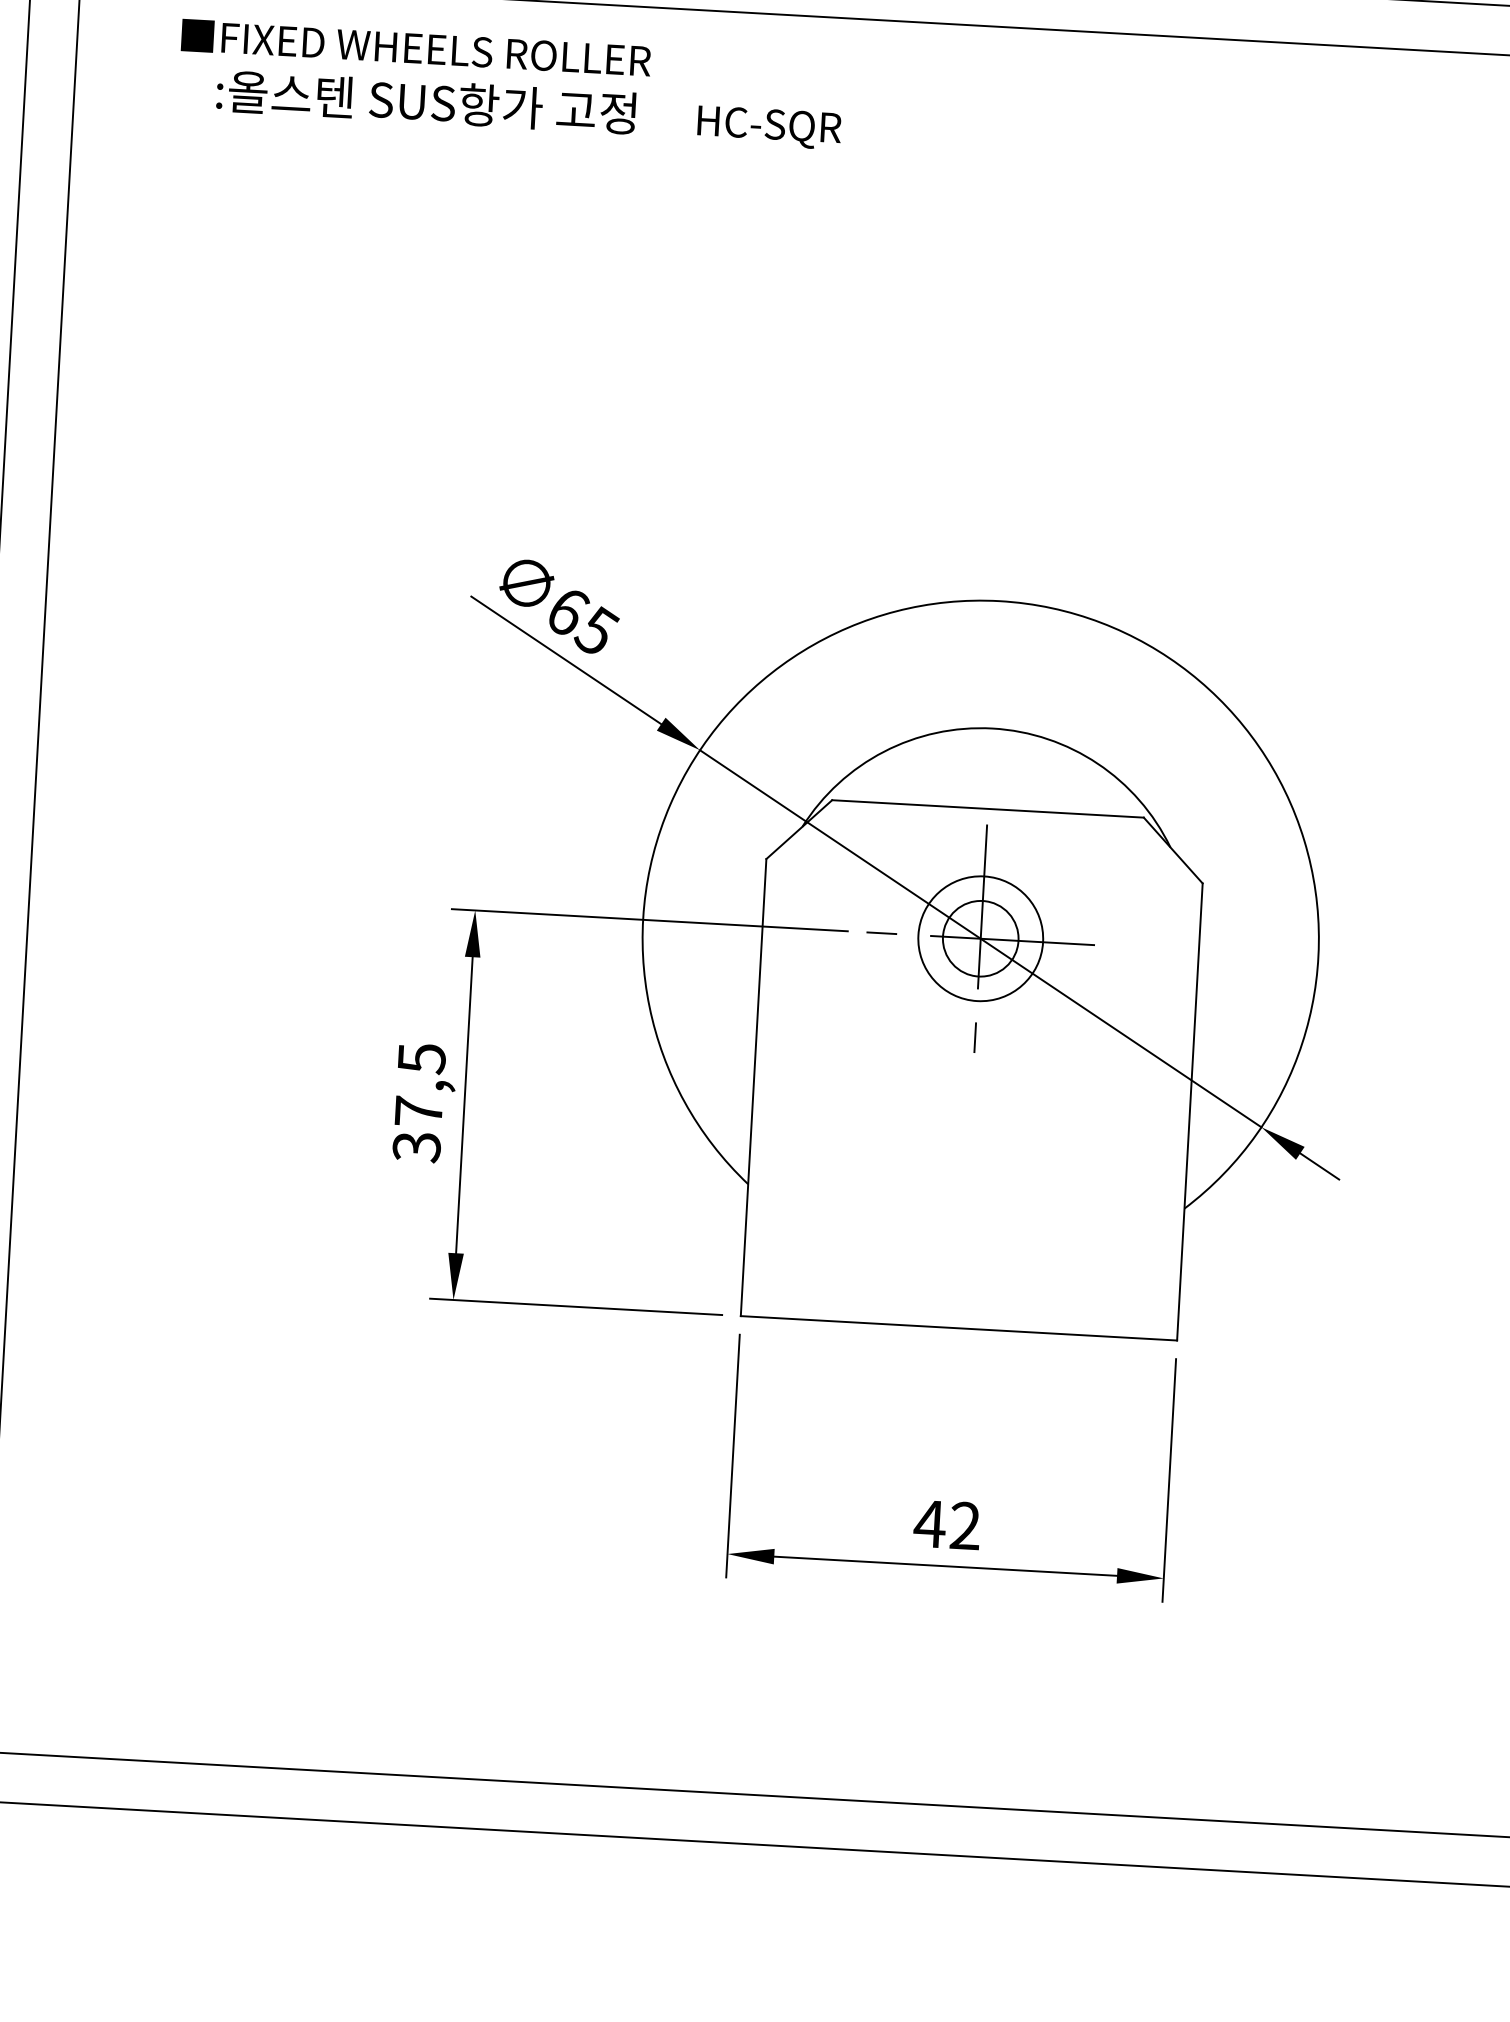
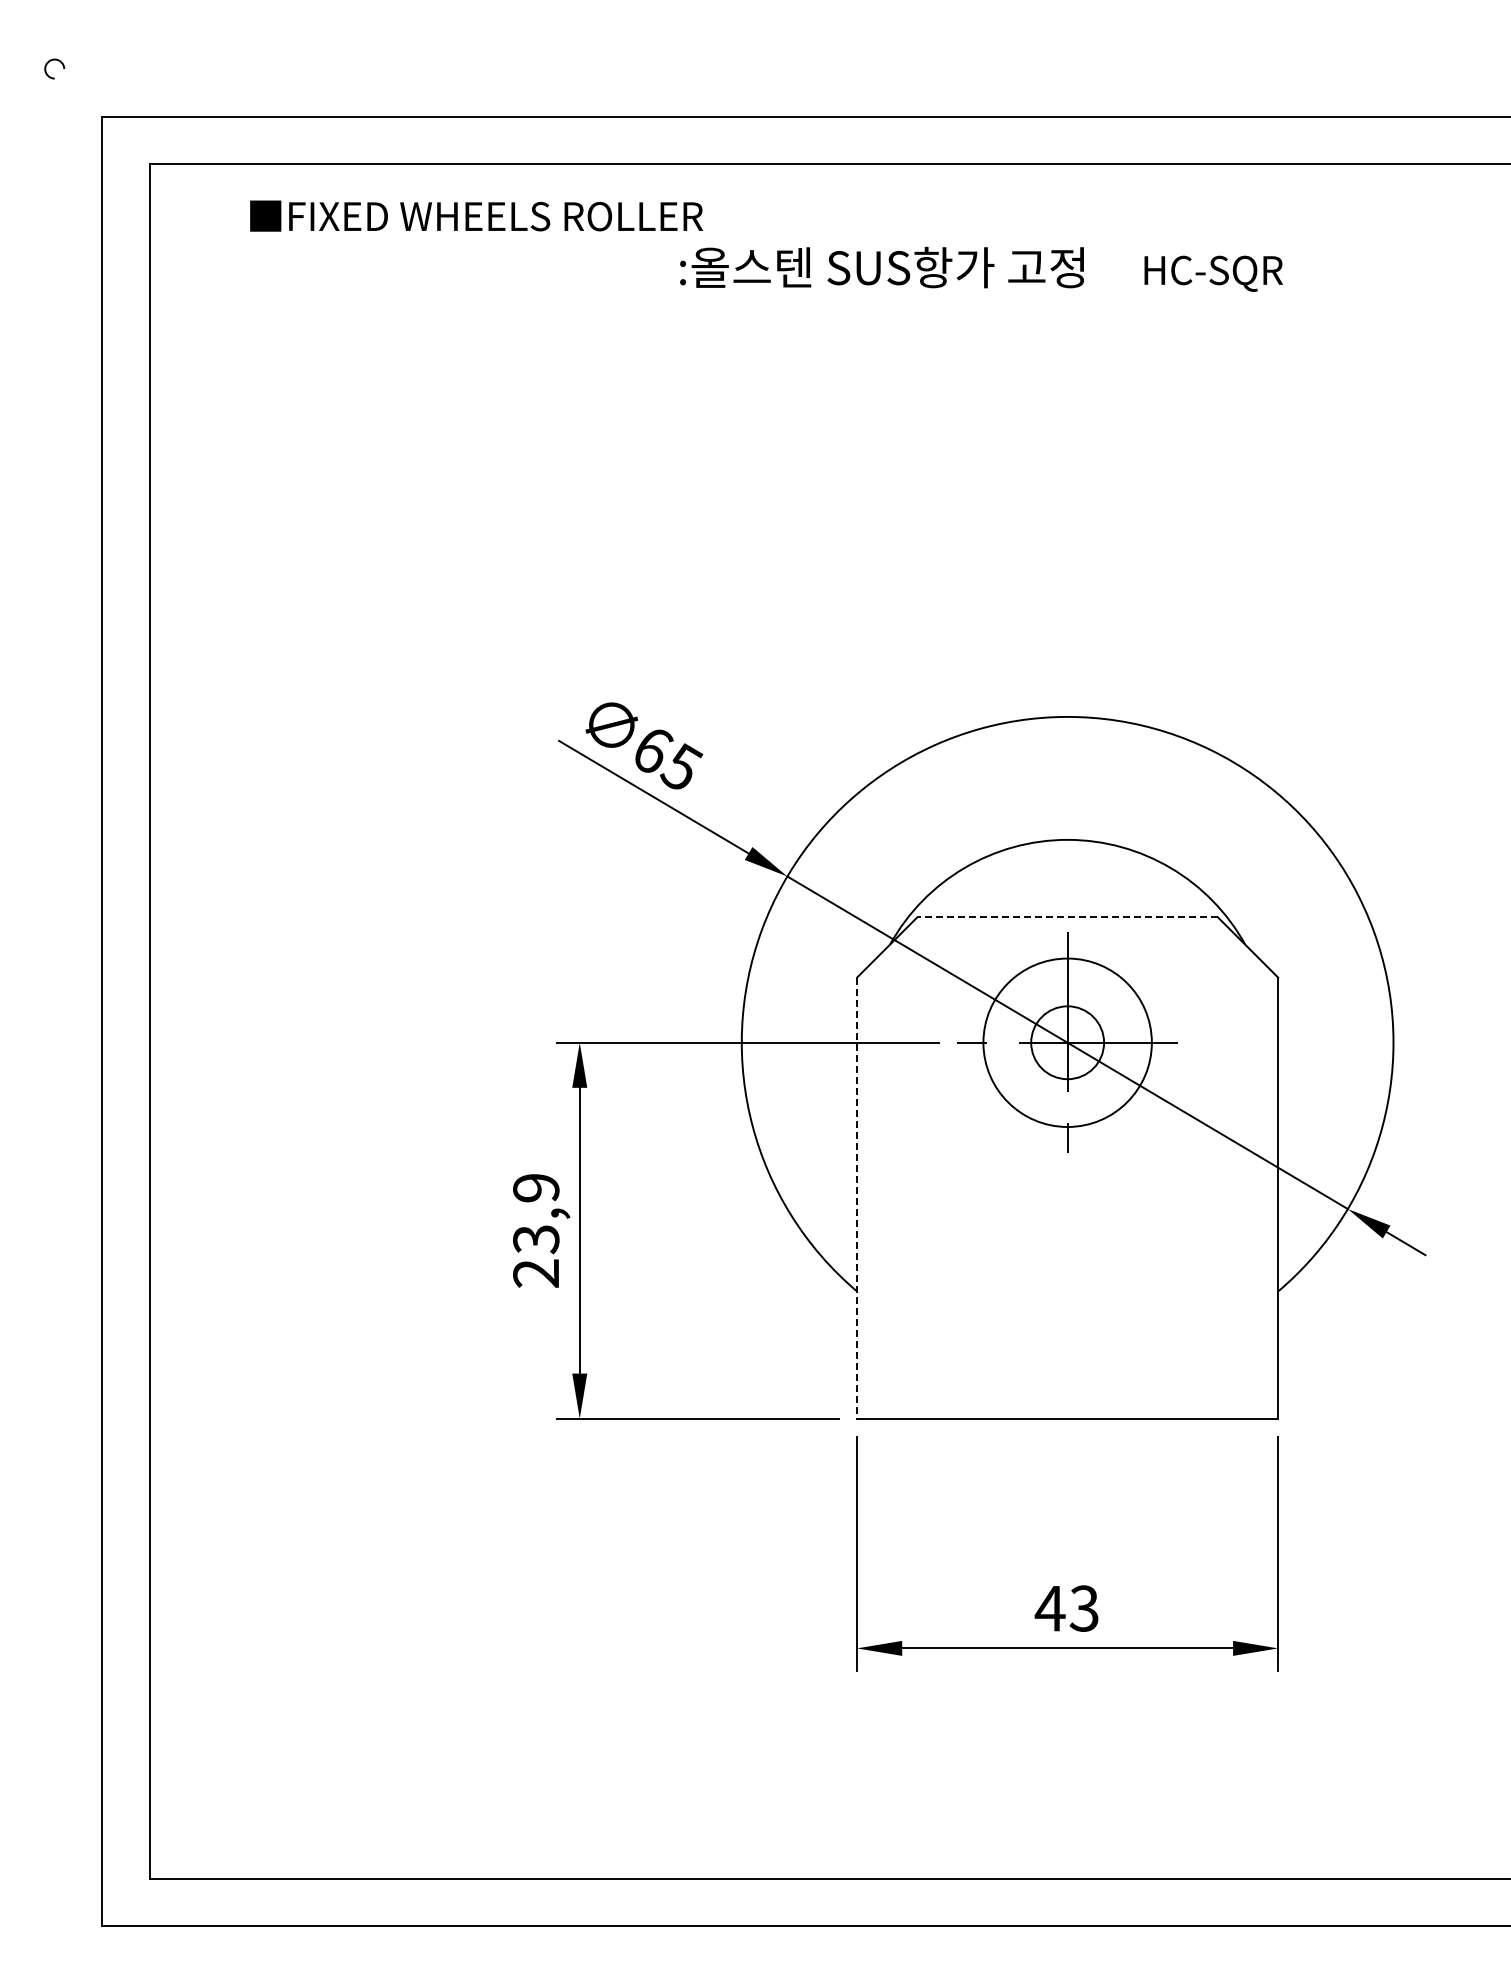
text: (529, 109) -> (981, 269), moved
line: (987, 808) -> (1067, 917), solid -> dashed
circle: (980, 938) -> (1067, 1042), size x1.4
line: (754, 1087) -> (857, 1198), solid -> dashed
text: (419, 1103) -> (536, 1231), 37,5 -> 23,9
text: (964, 1525) -> (1083, 1608), 42 -> 43

